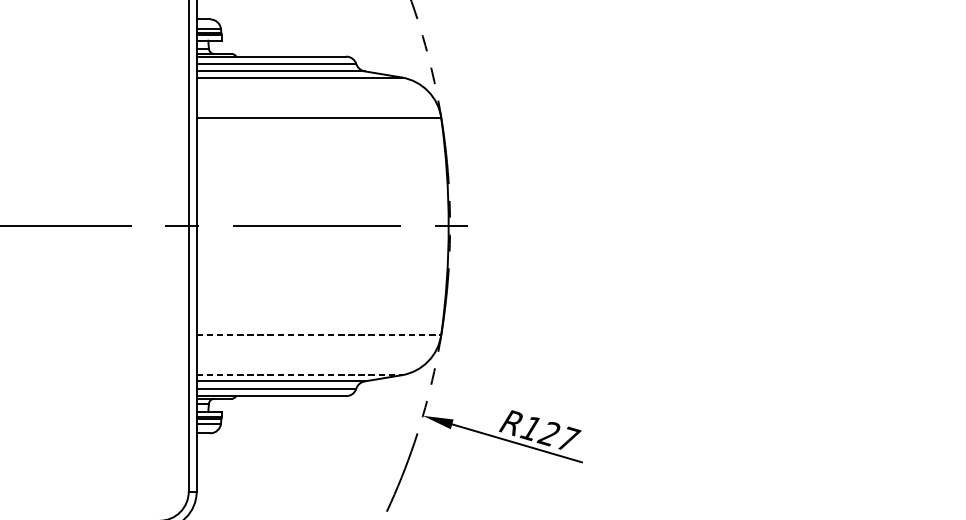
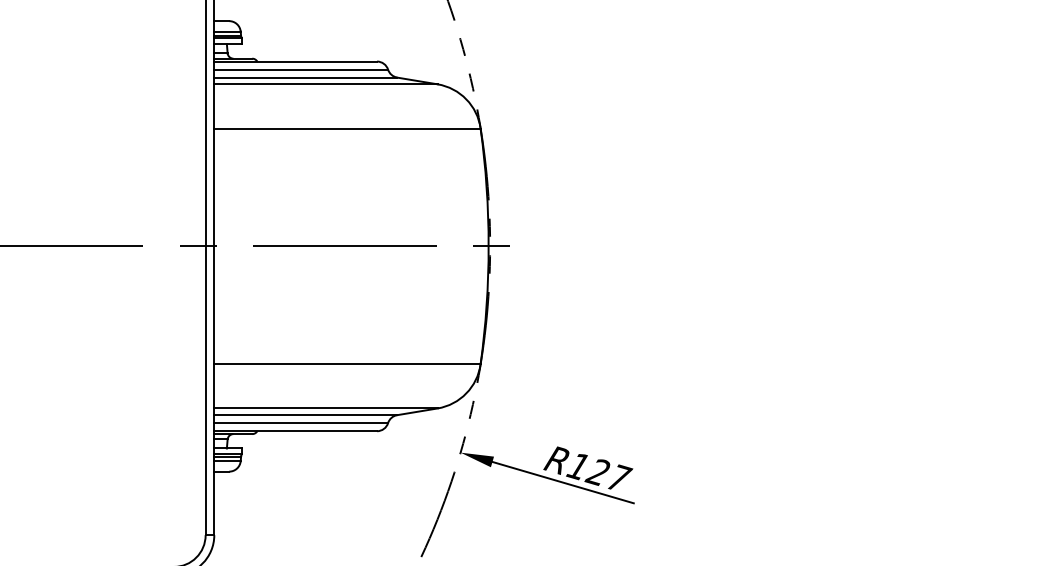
line: (319, 334) -> (347, 364), dashed -> solid
line: (298, 375) -> (325, 408), dashed -> solid

